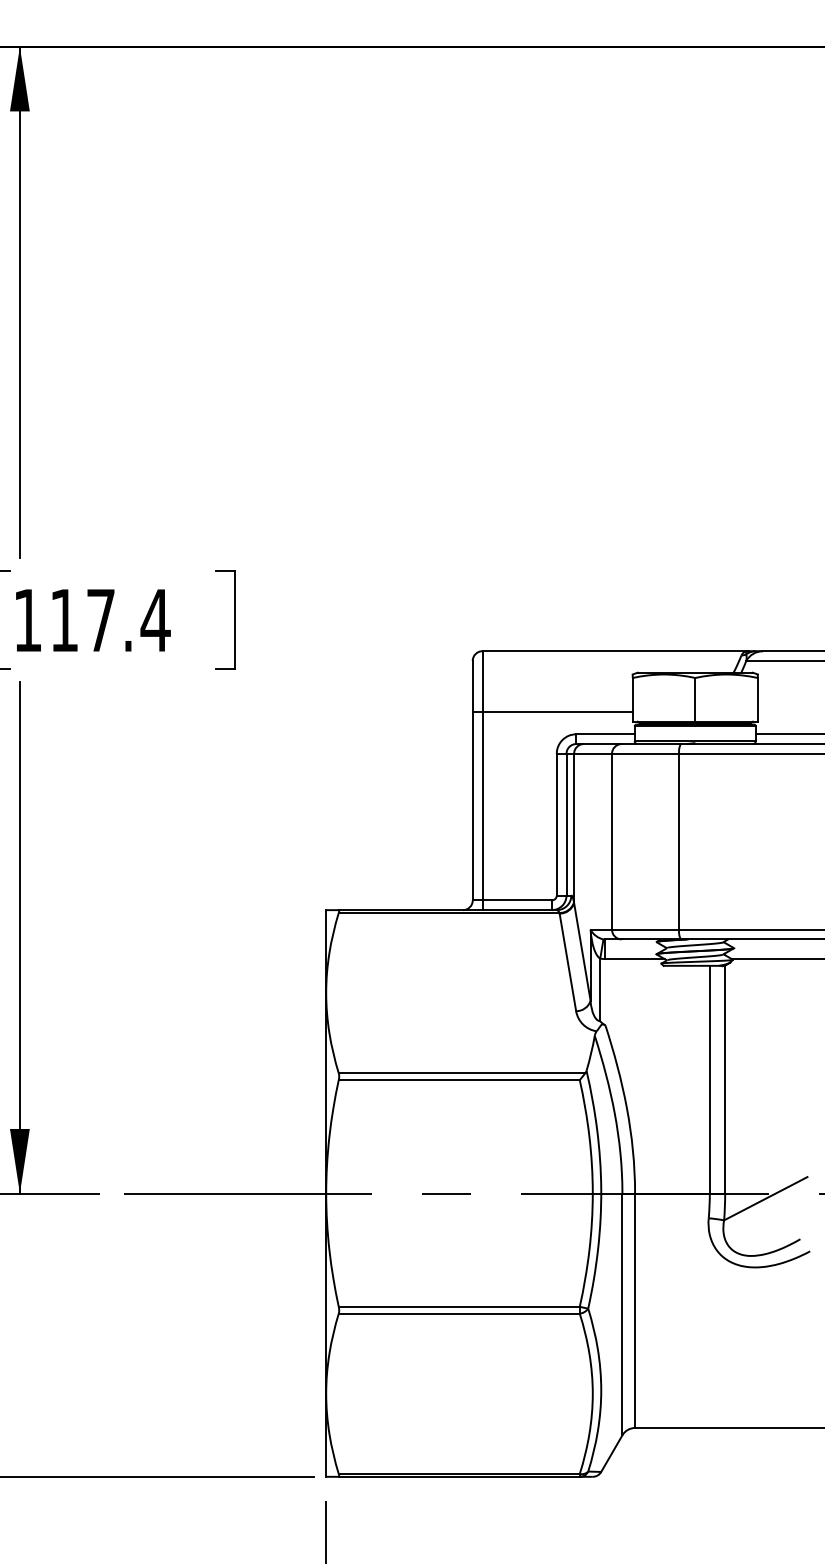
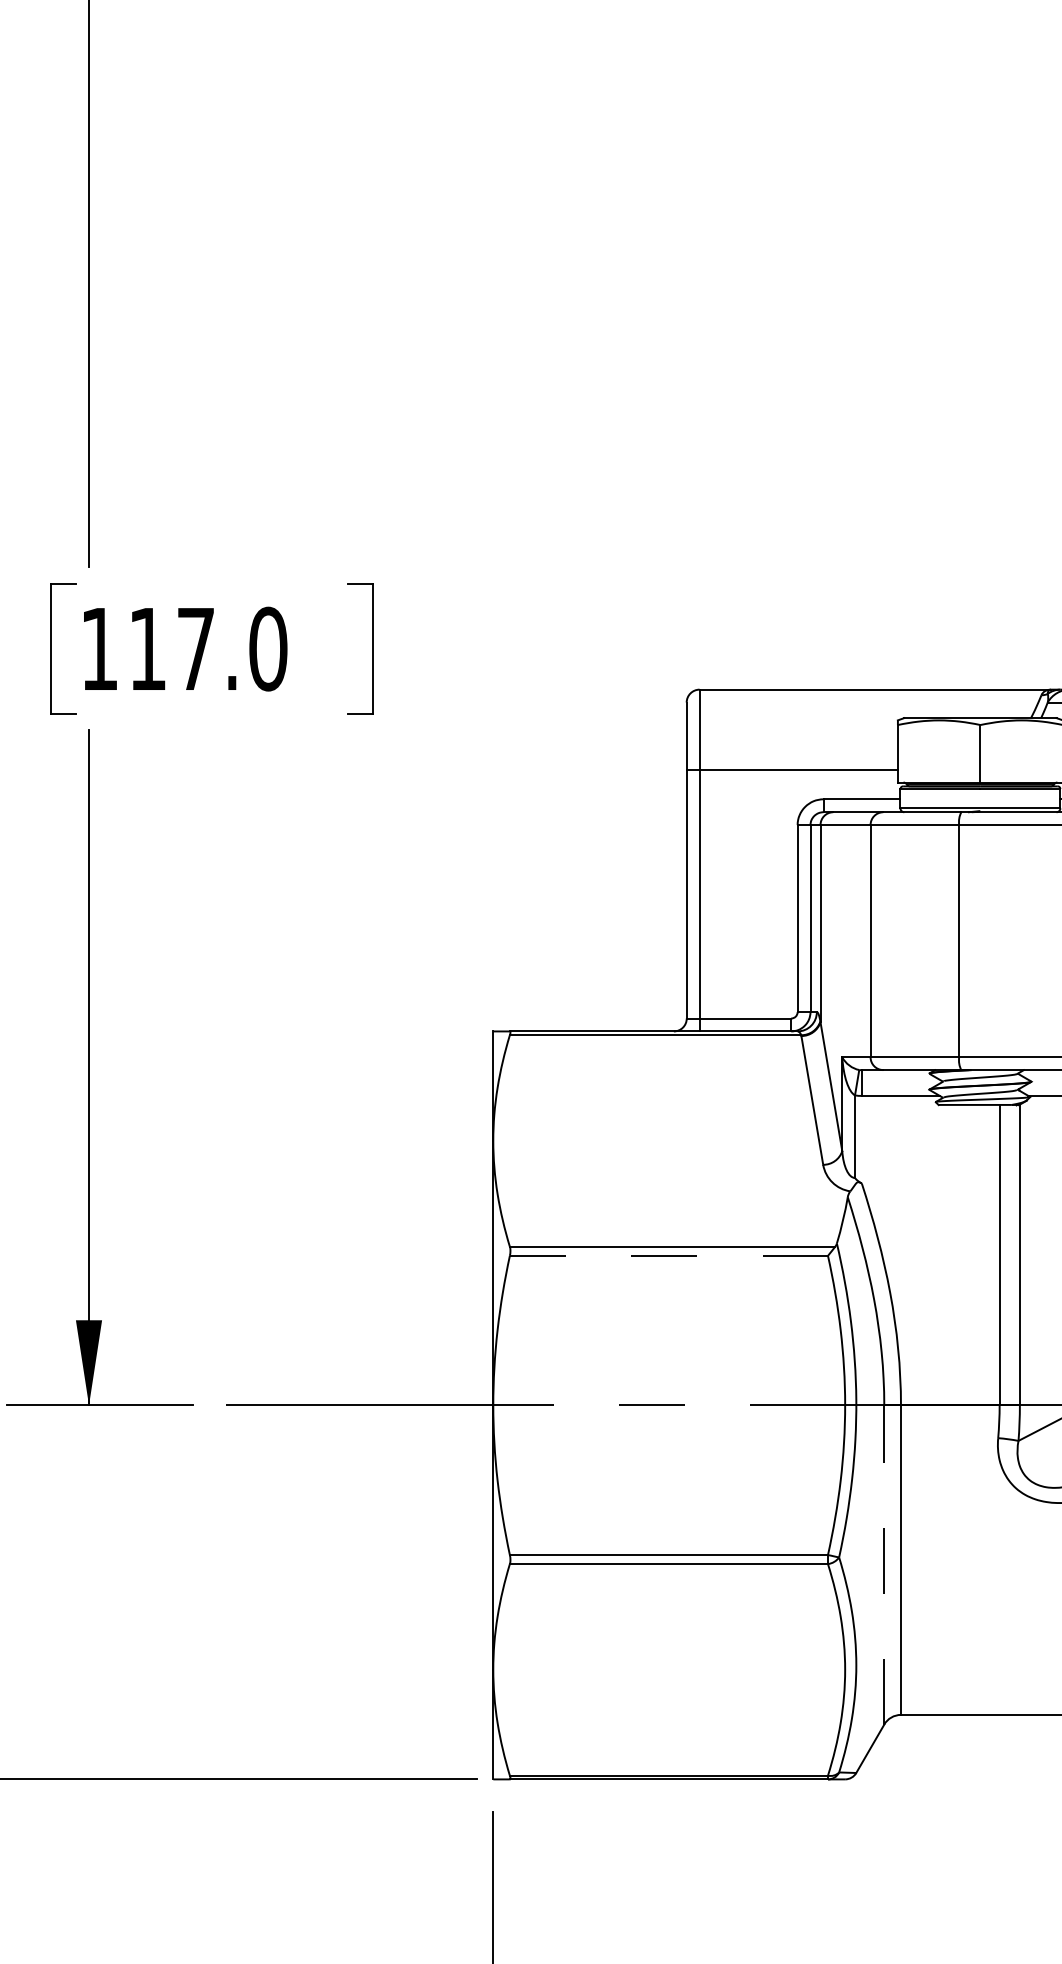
text: (155, 620) -> (267, 649), 117.4 -> 117.0
line: (459, 1080) -> (669, 1256), solid -> dashed
line: (622, 1314) -> (884, 1565), solid -> dashed

